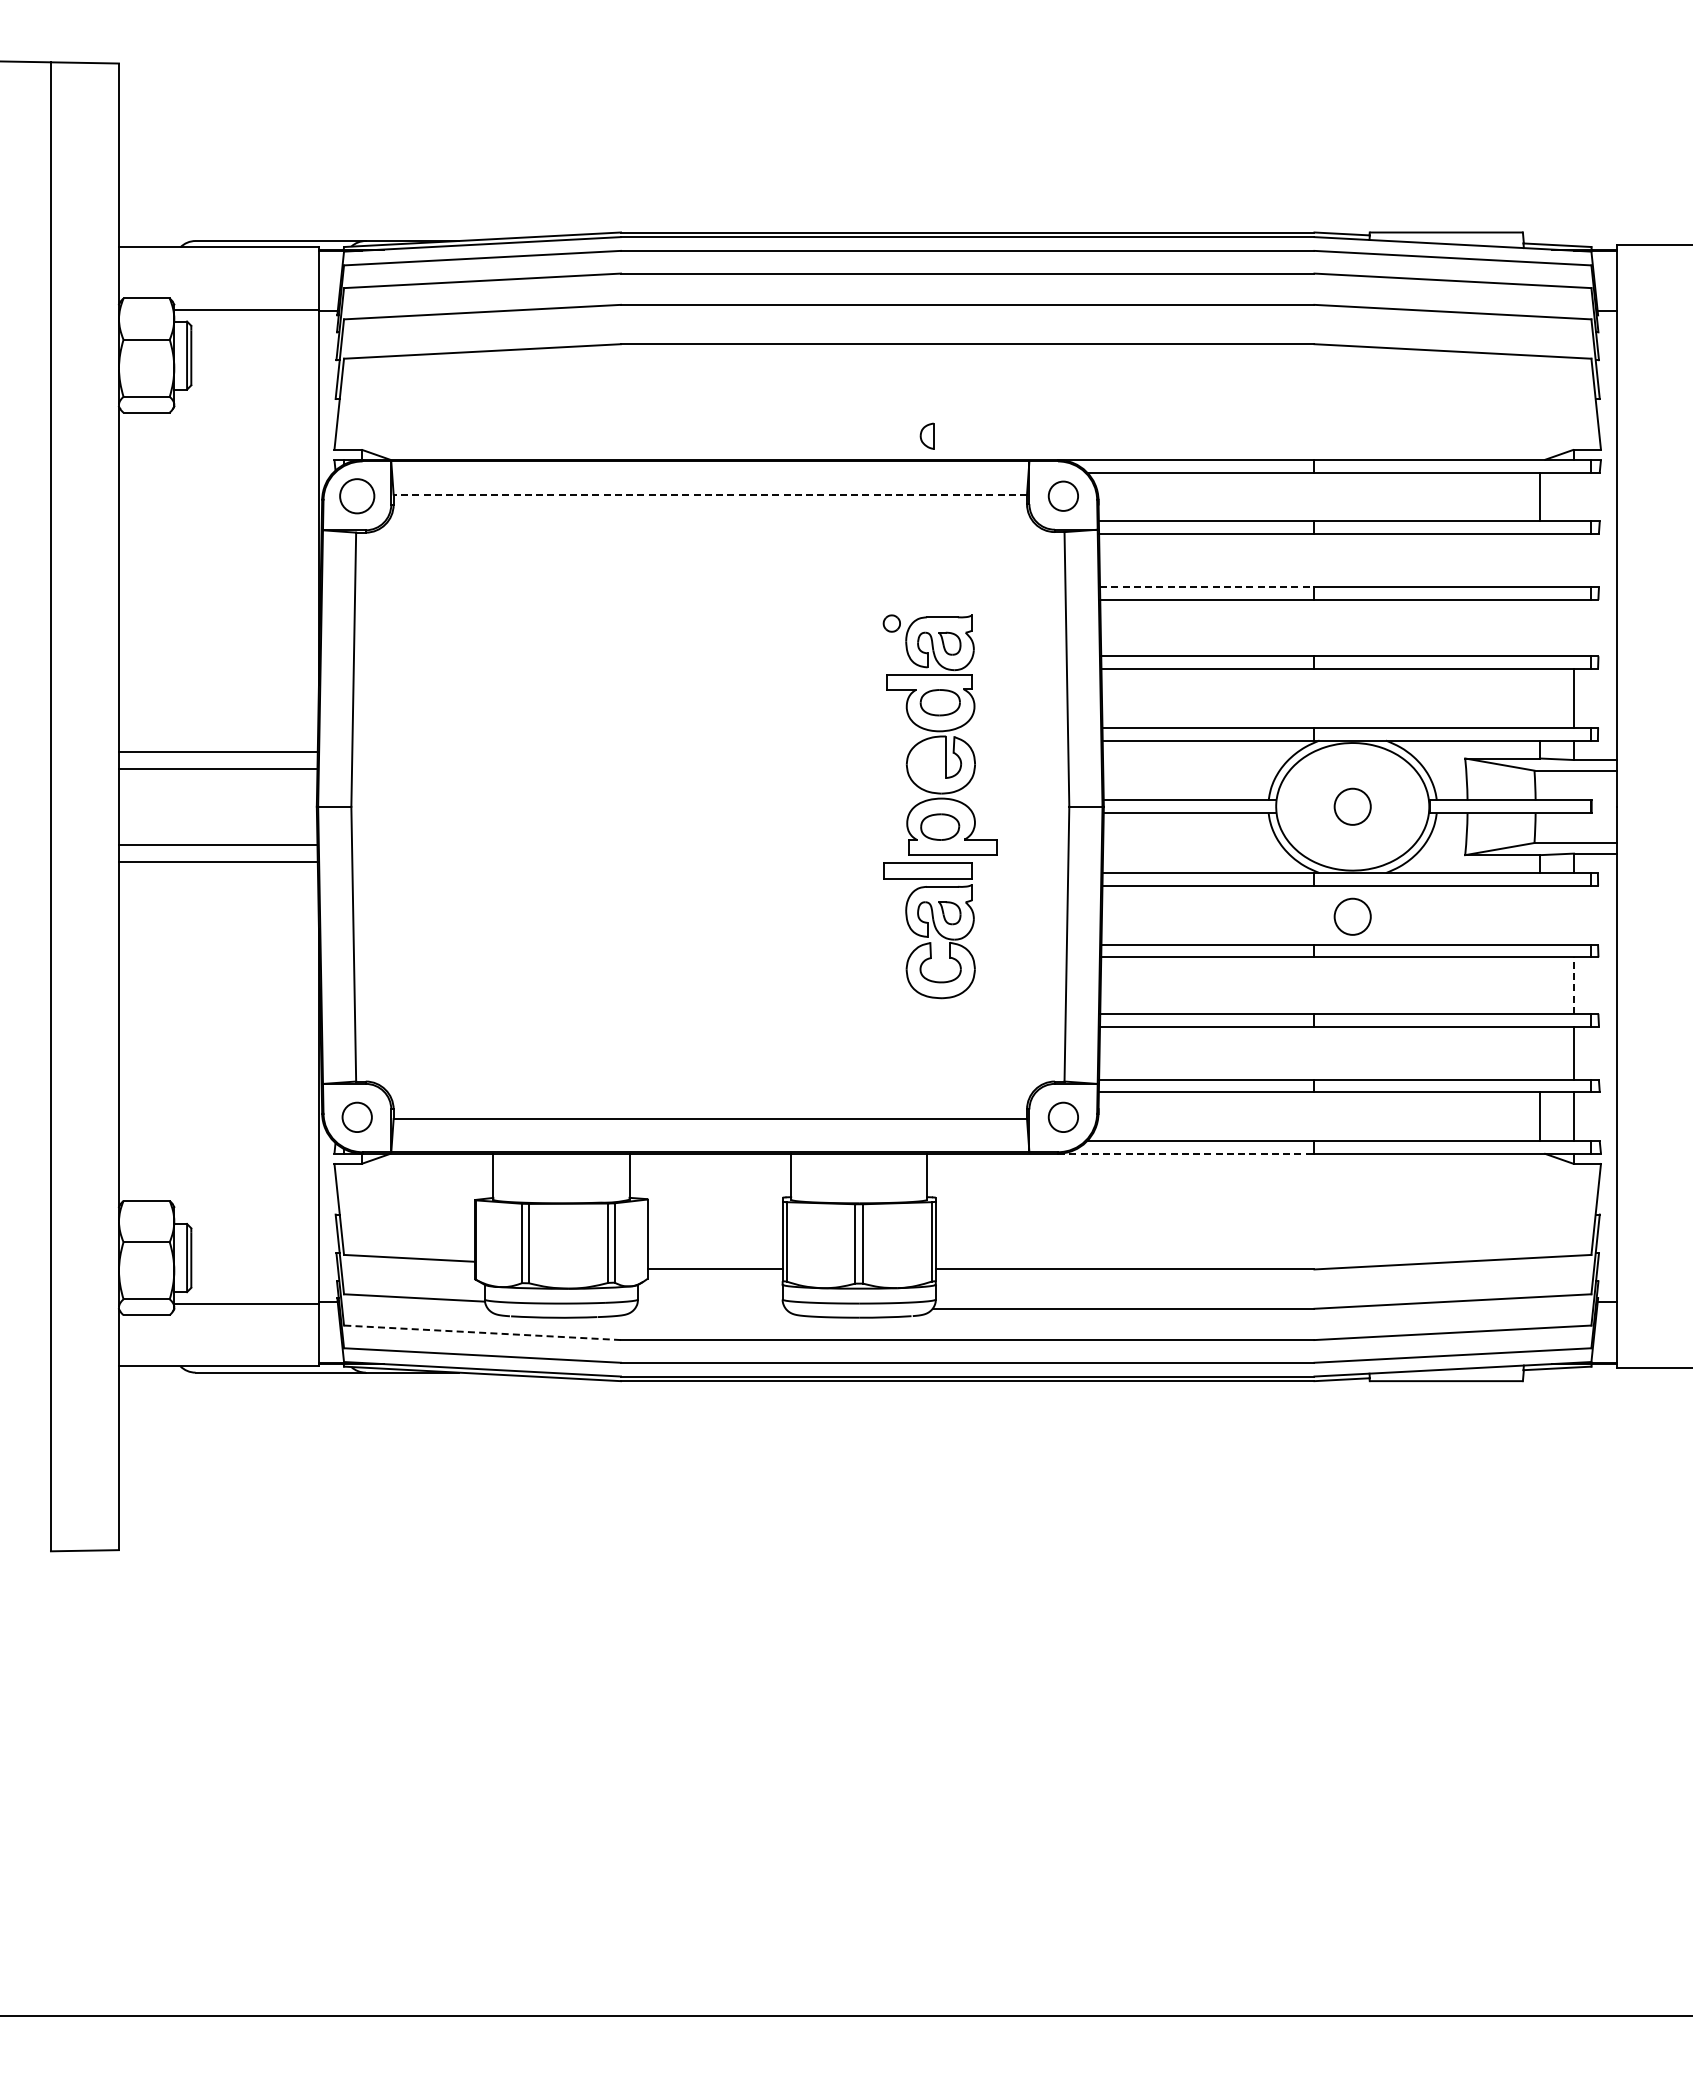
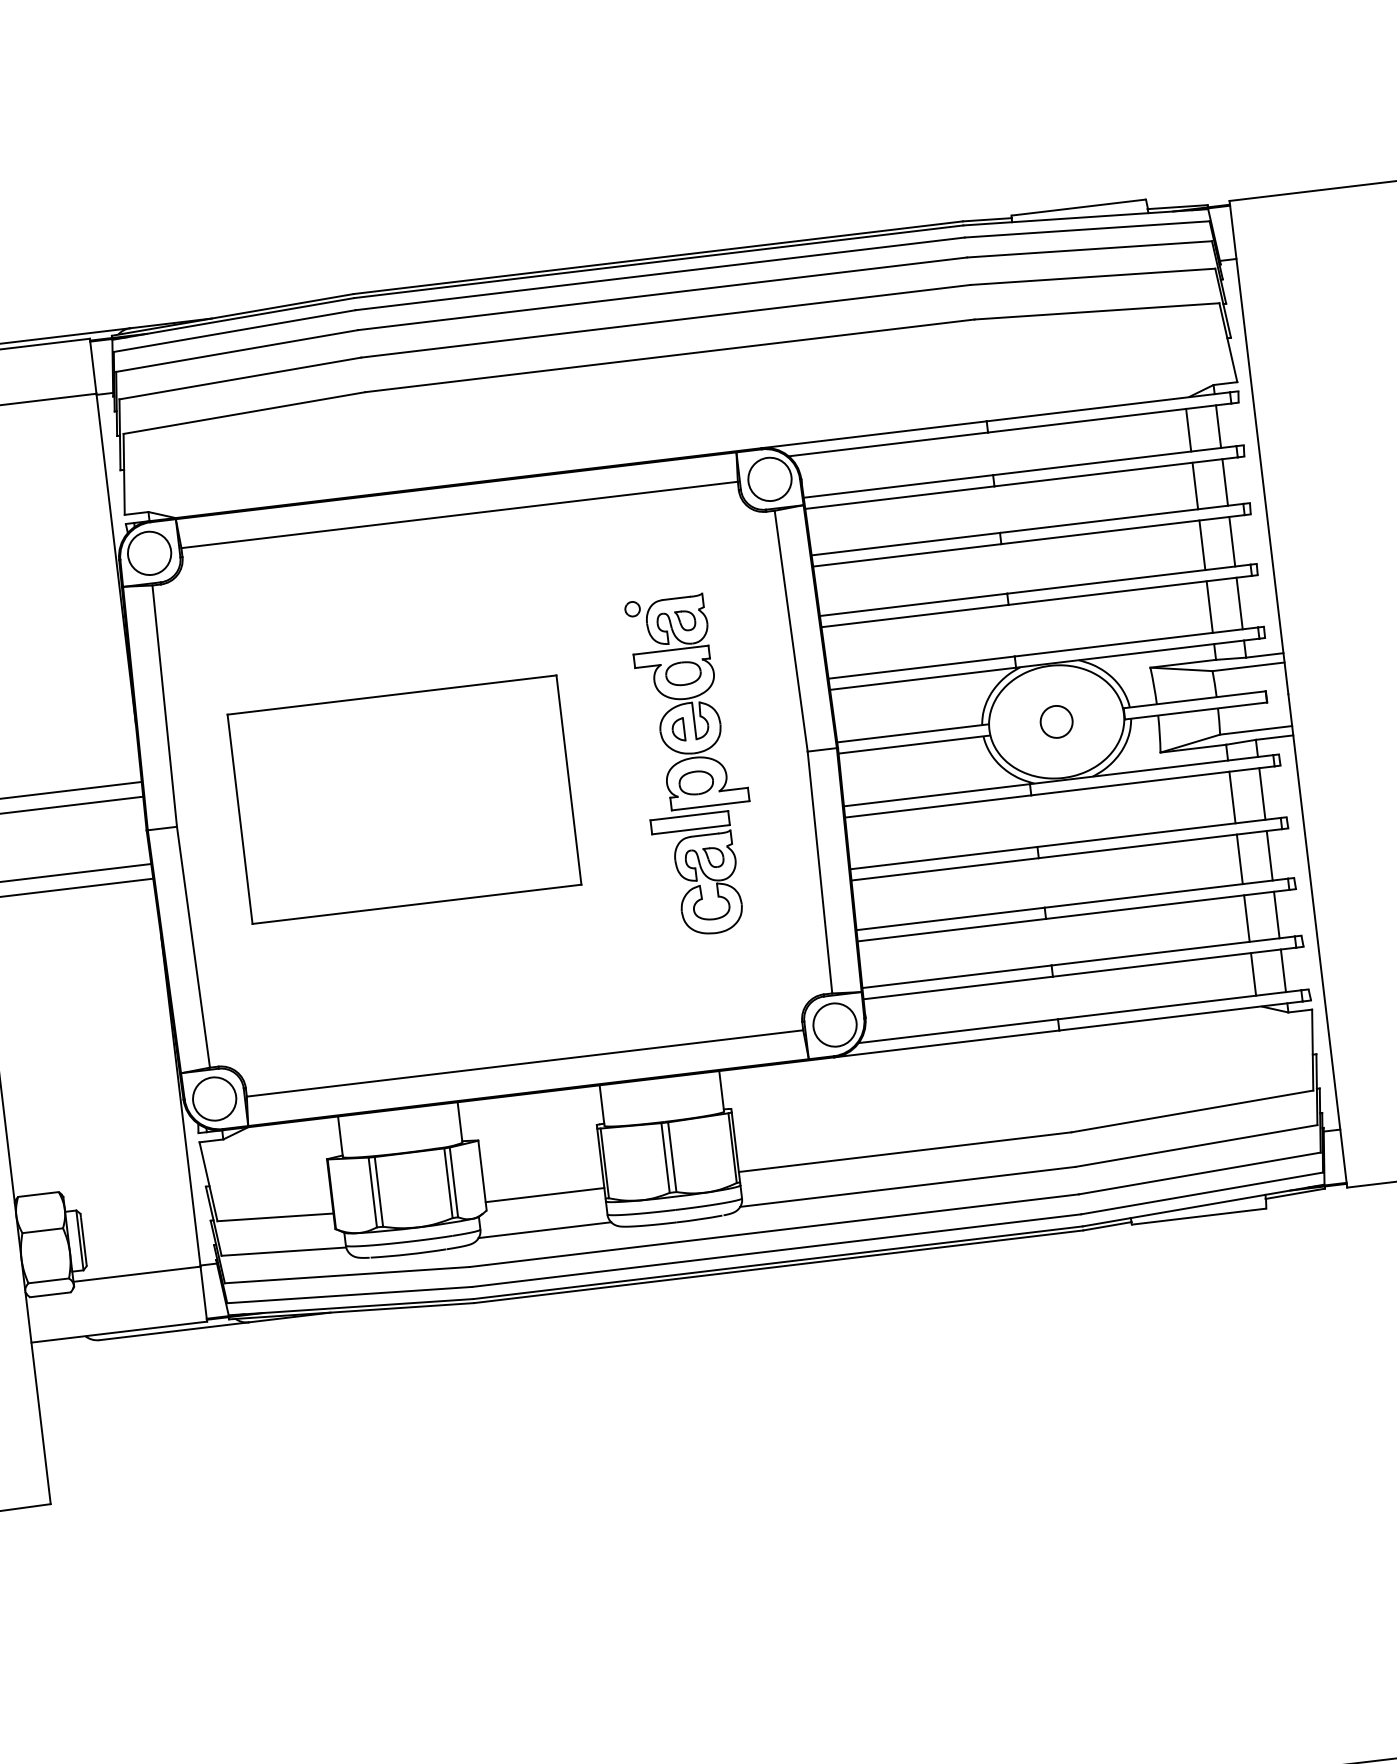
part: (926, 435) -> (677, 729), moved
line: (710, 494) -> (459, 514), dashed -> solid
circle: (356, 495) -> (148, 552), size x1.43
circle: (1062, 495) -> (769, 478), size x1.67
line: (1573, 496) -> (1218, 426), added
line: (1539, 560) -> (1194, 485), added
line: (1573, 560) -> (1224, 482), added
line: (1207, 587) -> (906, 544), dashed -> solid
line: (1539, 627) -> (1201, 544), added
line: (1573, 627) -> (1231, 541), added
line: (1539, 698) -> (1209, 607), added
part: (610, 806) -> (404, 799), added
line: (1539, 914) -> (1232, 796), added
line: (1573, 914) -> (1261, 793), added
circle: (1352, 916) -> (1067, 818), removed
line: (1539, 985) -> (1239, 859), added
line: (1573, 985) -> (1269, 855), dashed -> solid
line: (1539, 1052) -> (1246, 918), added
circle: (356, 1116) -> (213, 1098), size x1.67
circle: (1062, 1116) -> (834, 1024), size x1.67
line: (1186, 1153) -> (946, 1043), dashed -> solid
line: (709, 1308) -> (544, 1230), added
line: (482, 1332) -> (347, 1274), dashed -> solid

